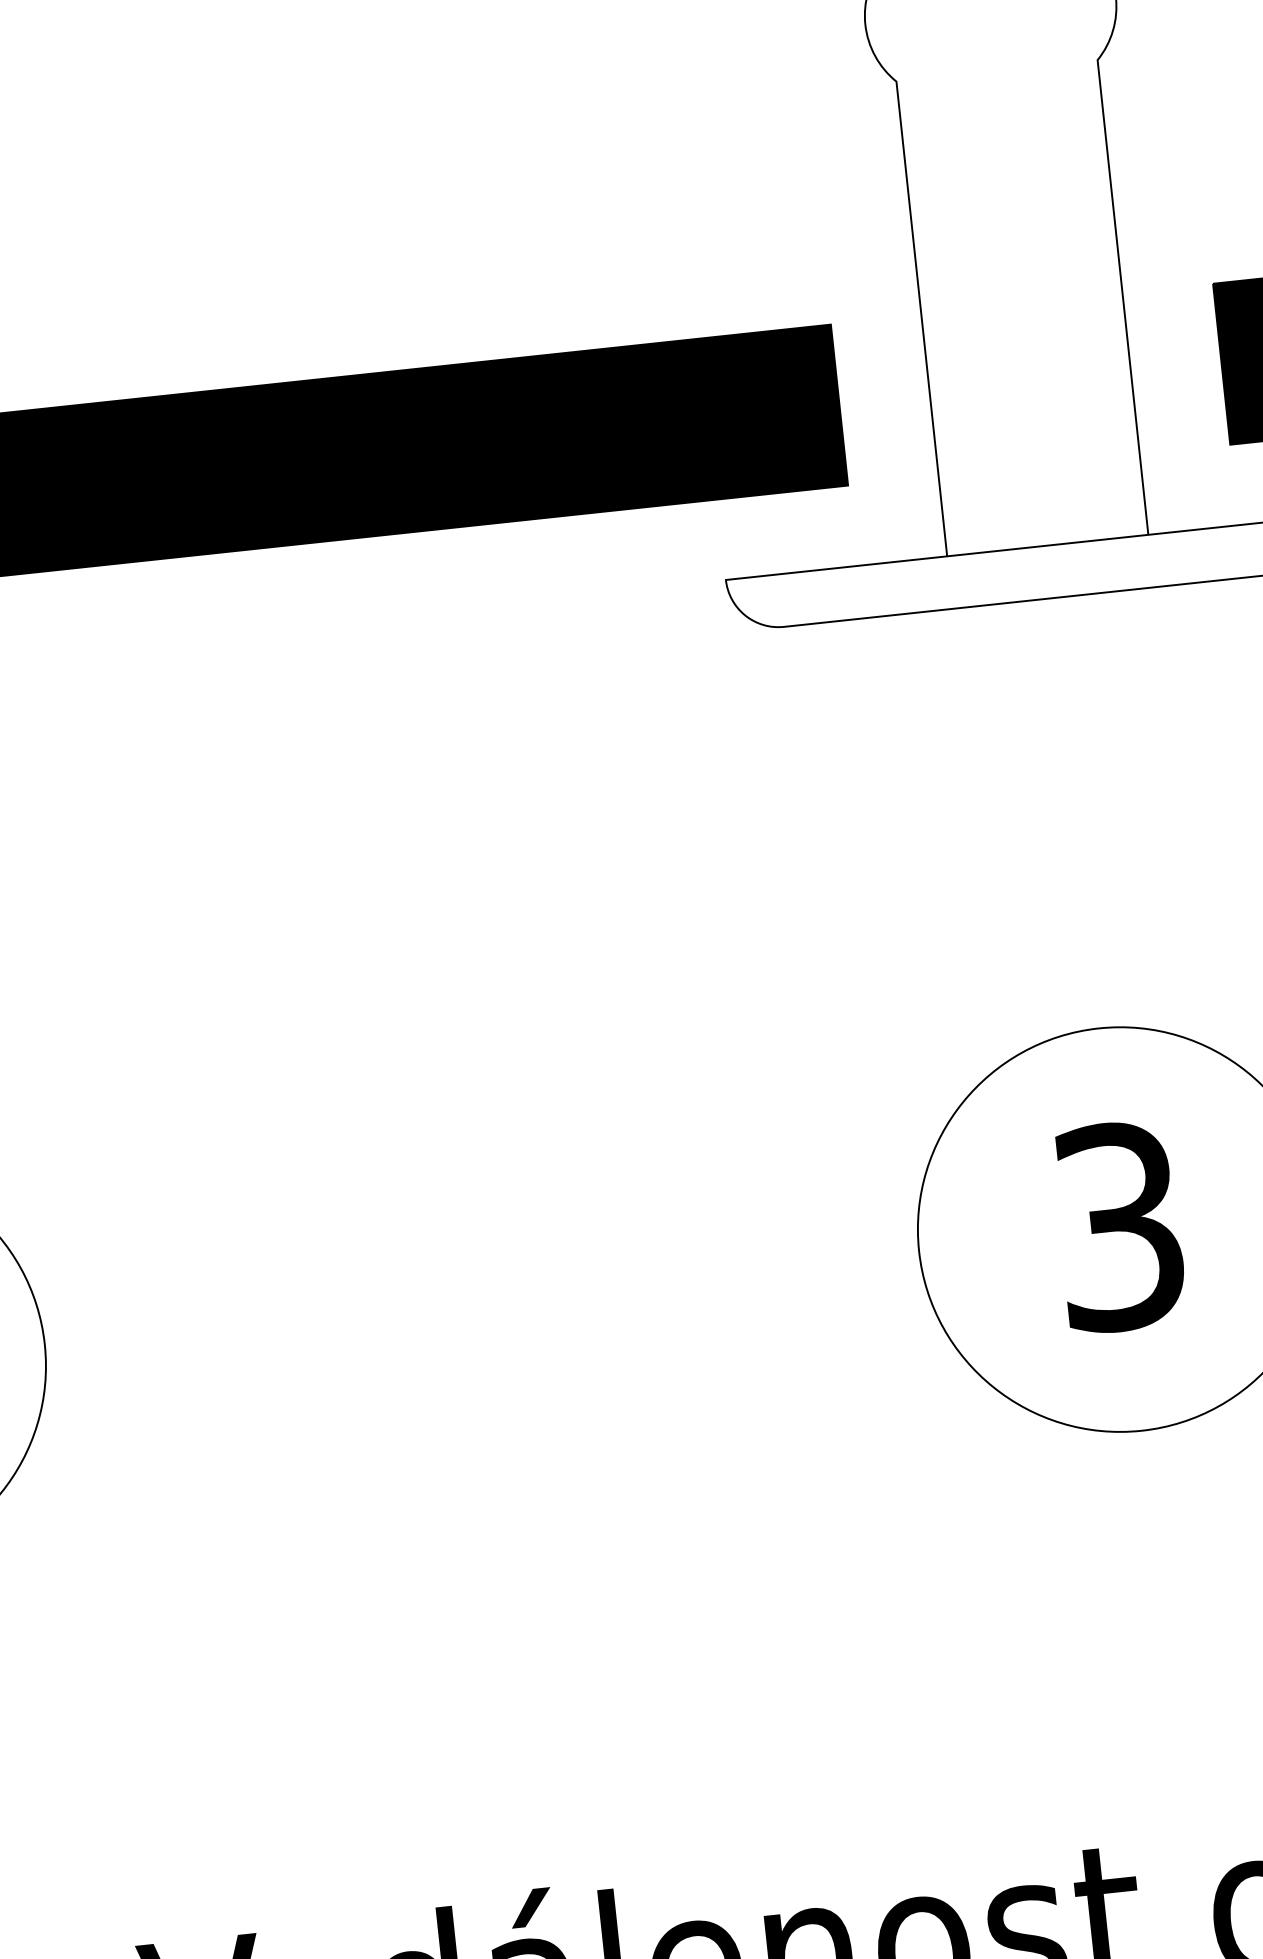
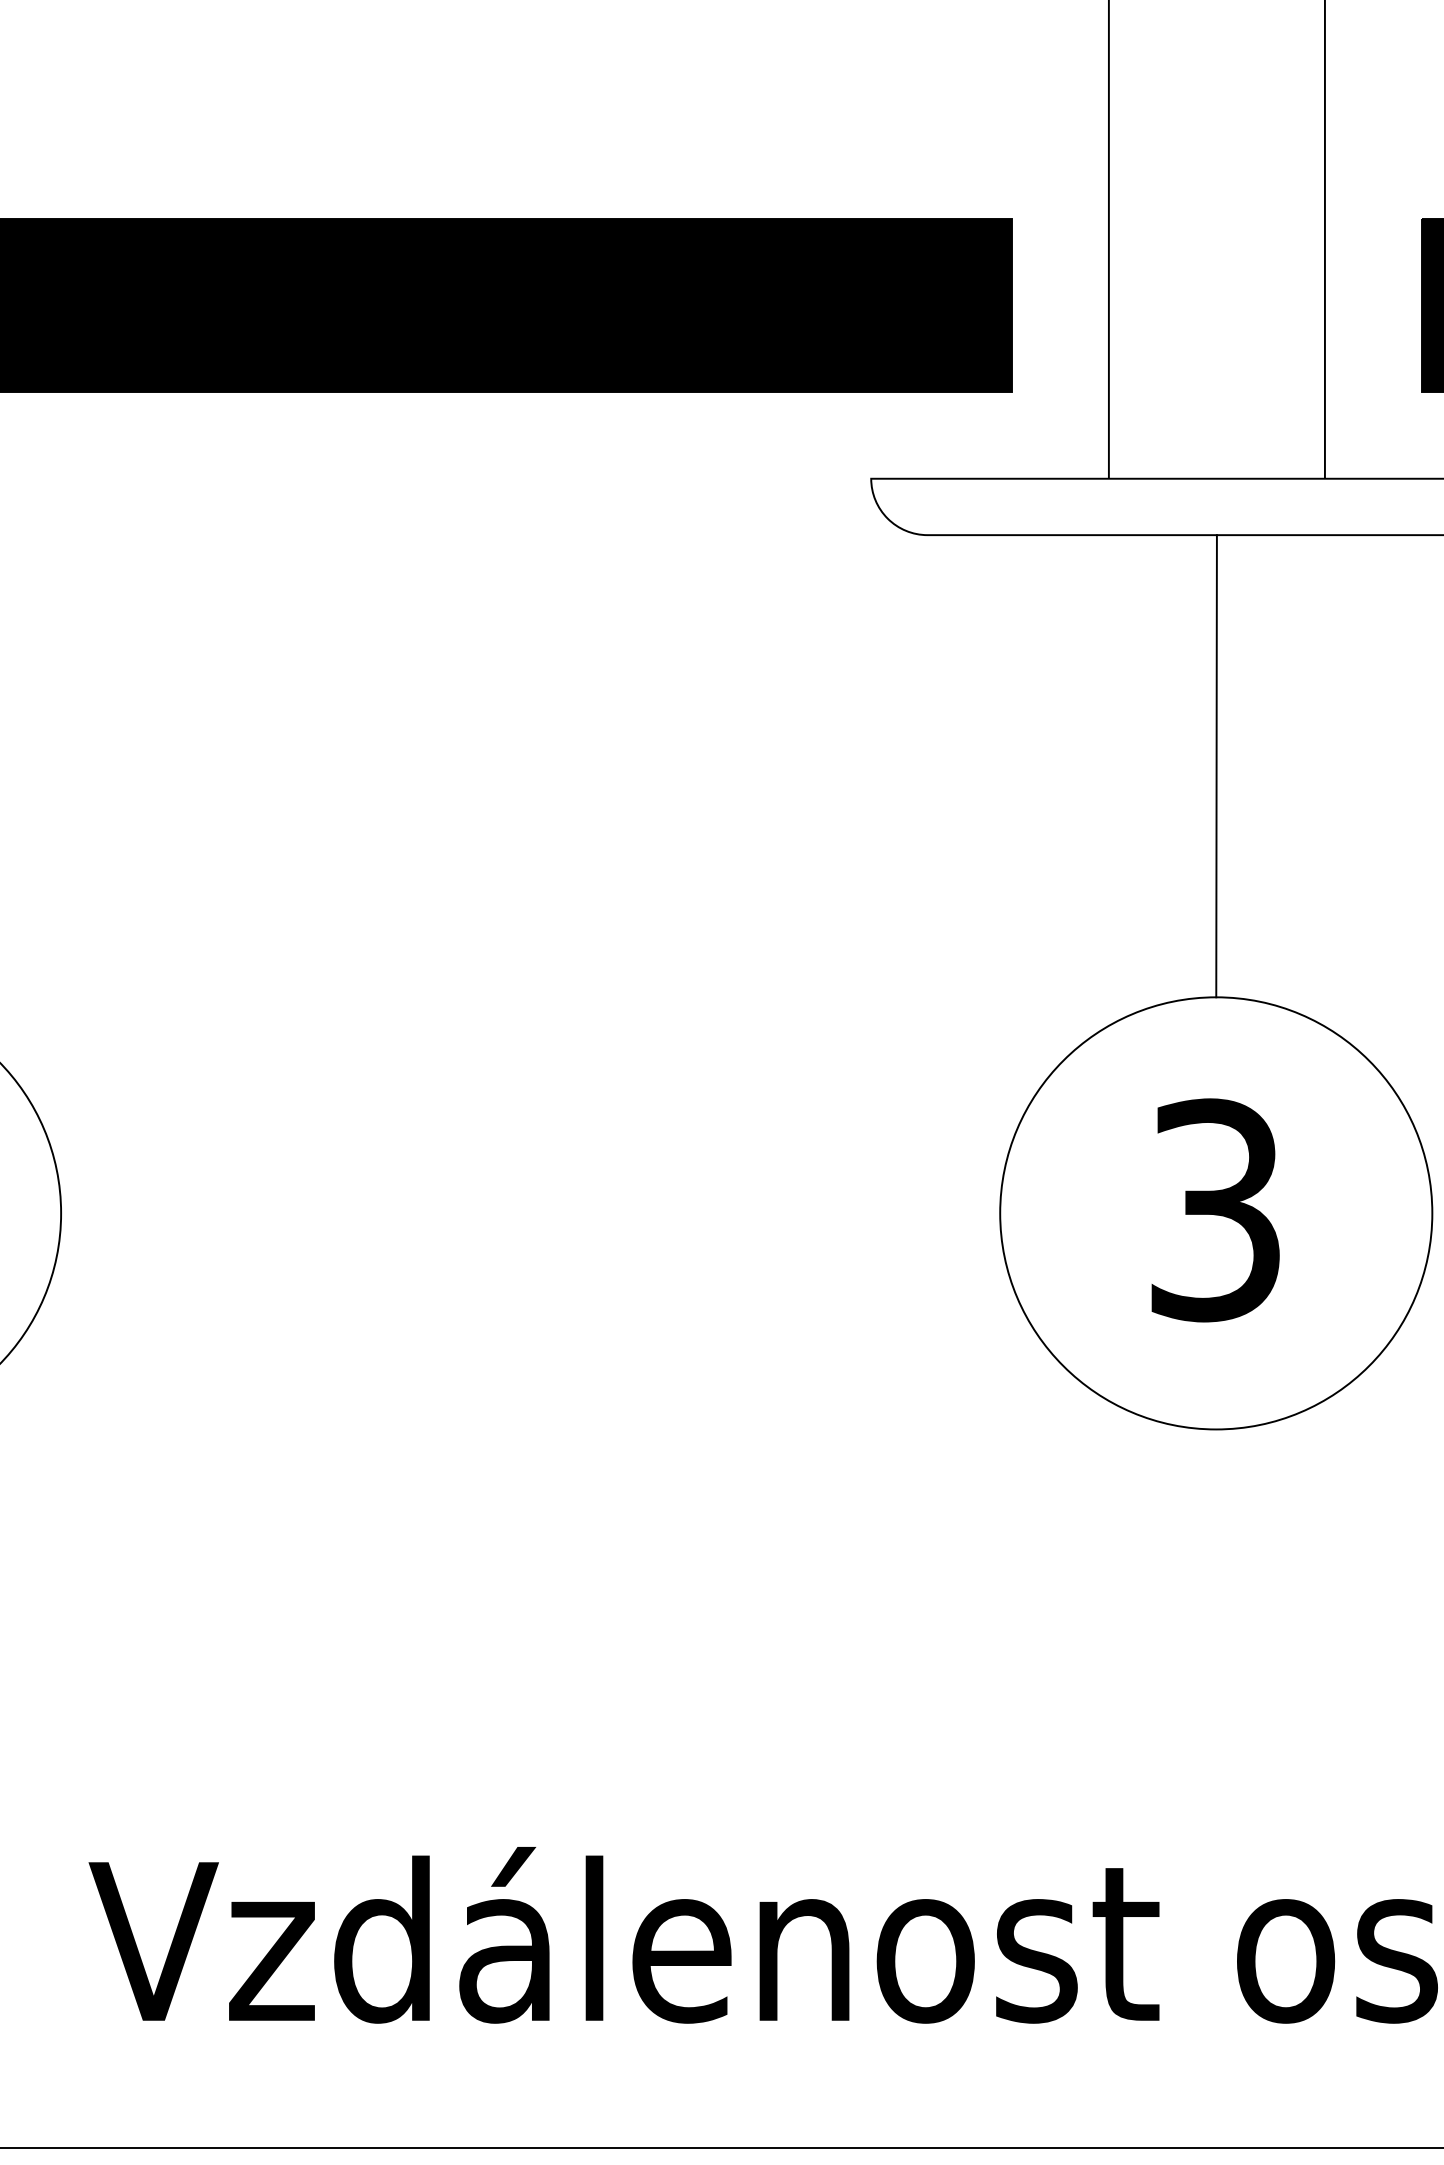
line: (1076, 813) -> (1216, 766), added

